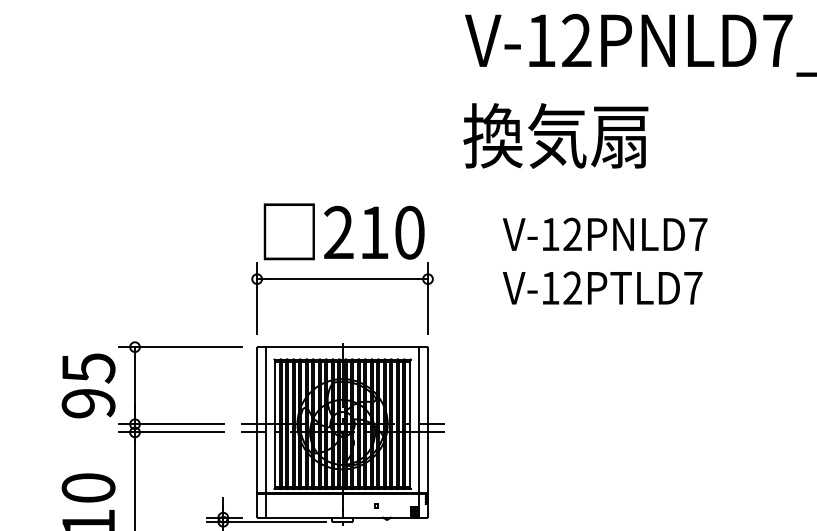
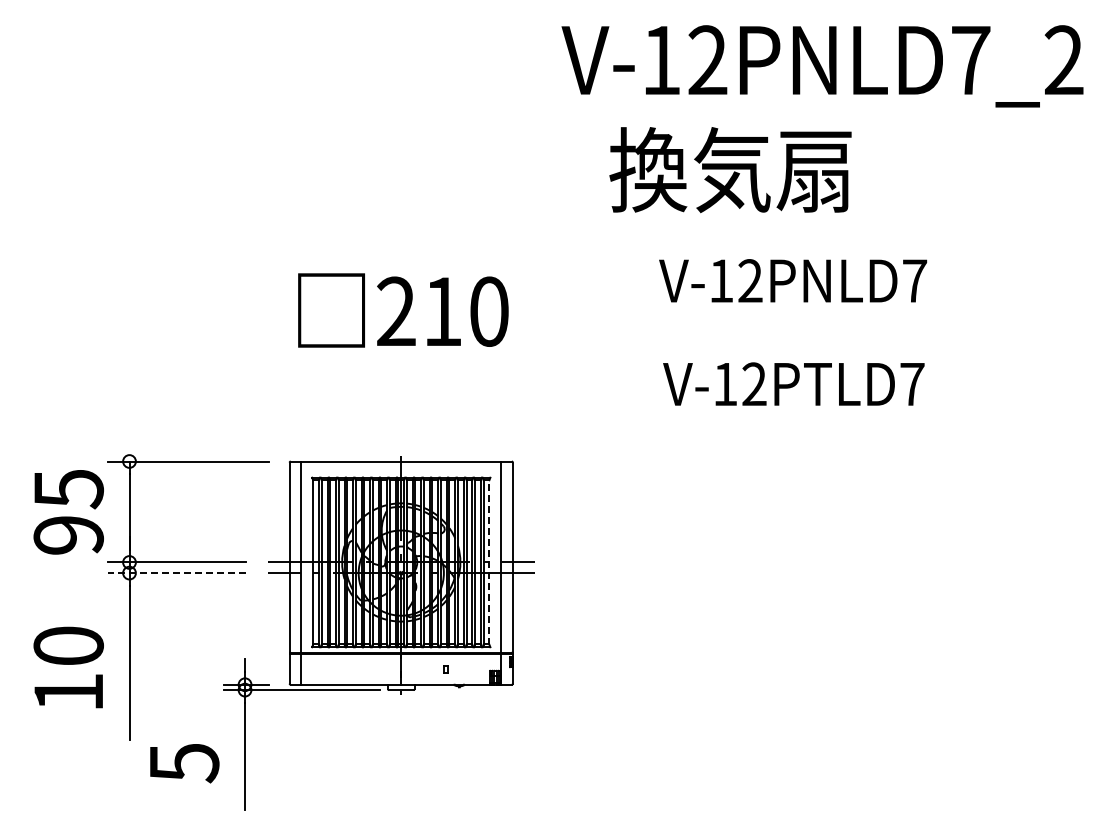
text: (555, 136) -> (730, 170), moved
text: (605, 234) -> (793, 280), moved
part: (342, 279) -> (401, 372), removed
text: (602, 287) -> (793, 383), moved
line: (409, 423) -> (489, 561), solid -> dashed
line: (170, 432) -> (176, 573), solid -> dashed

